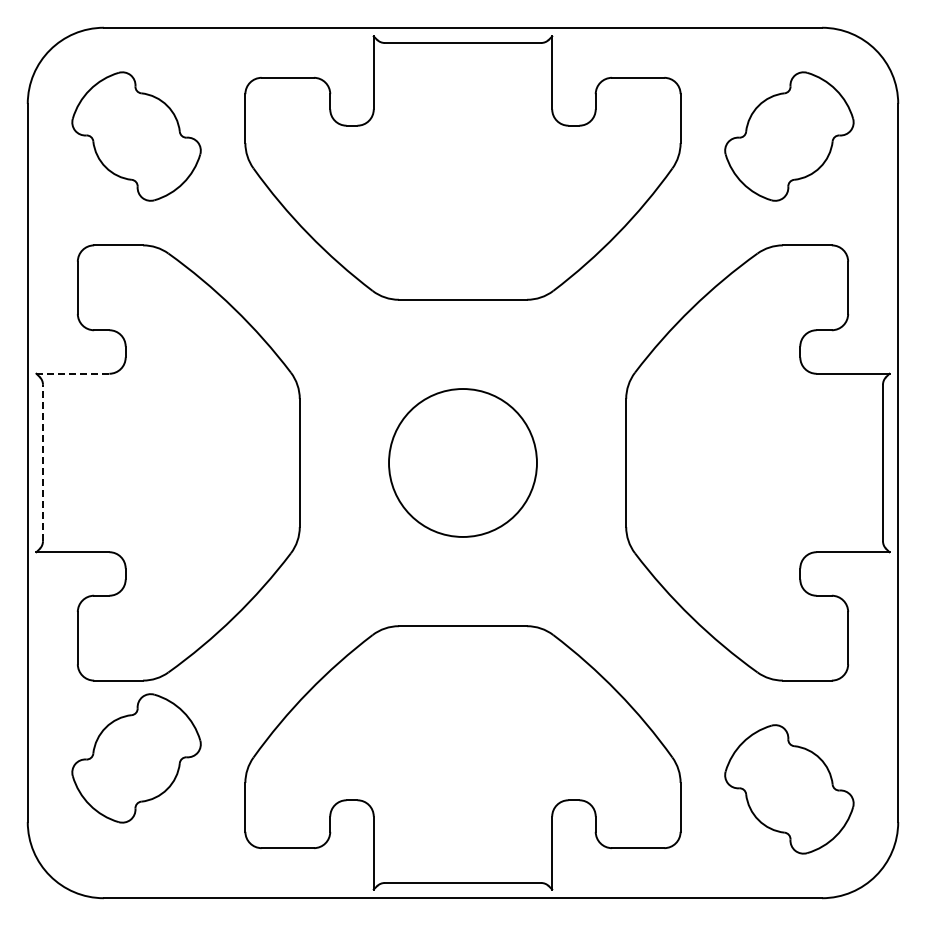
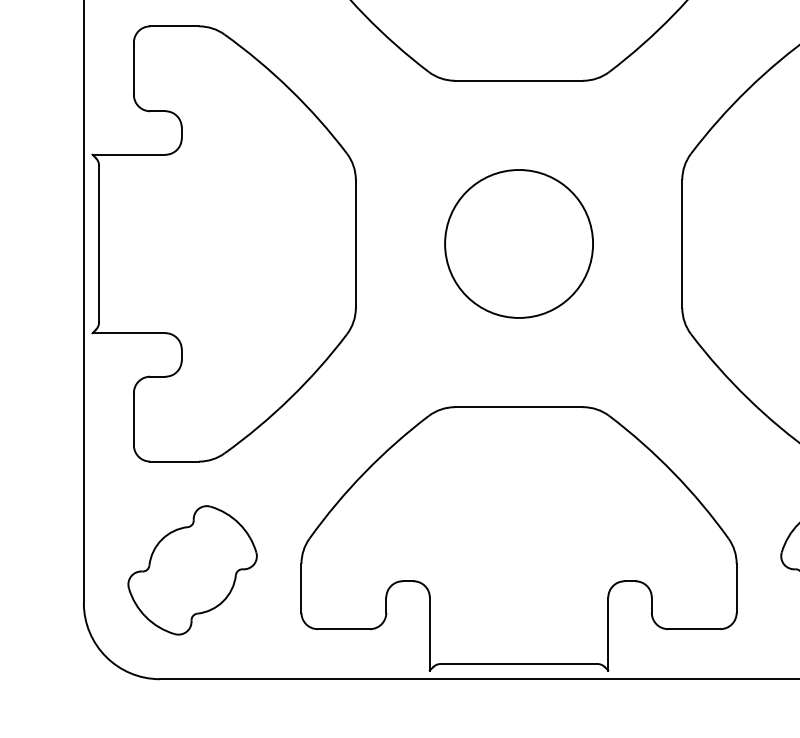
line: (73, 373) -> (129, 154), dashed -> solid
line: (43, 462) -> (99, 243), dashed -> solid
part: (136, 758) -> (192, 570), moved

